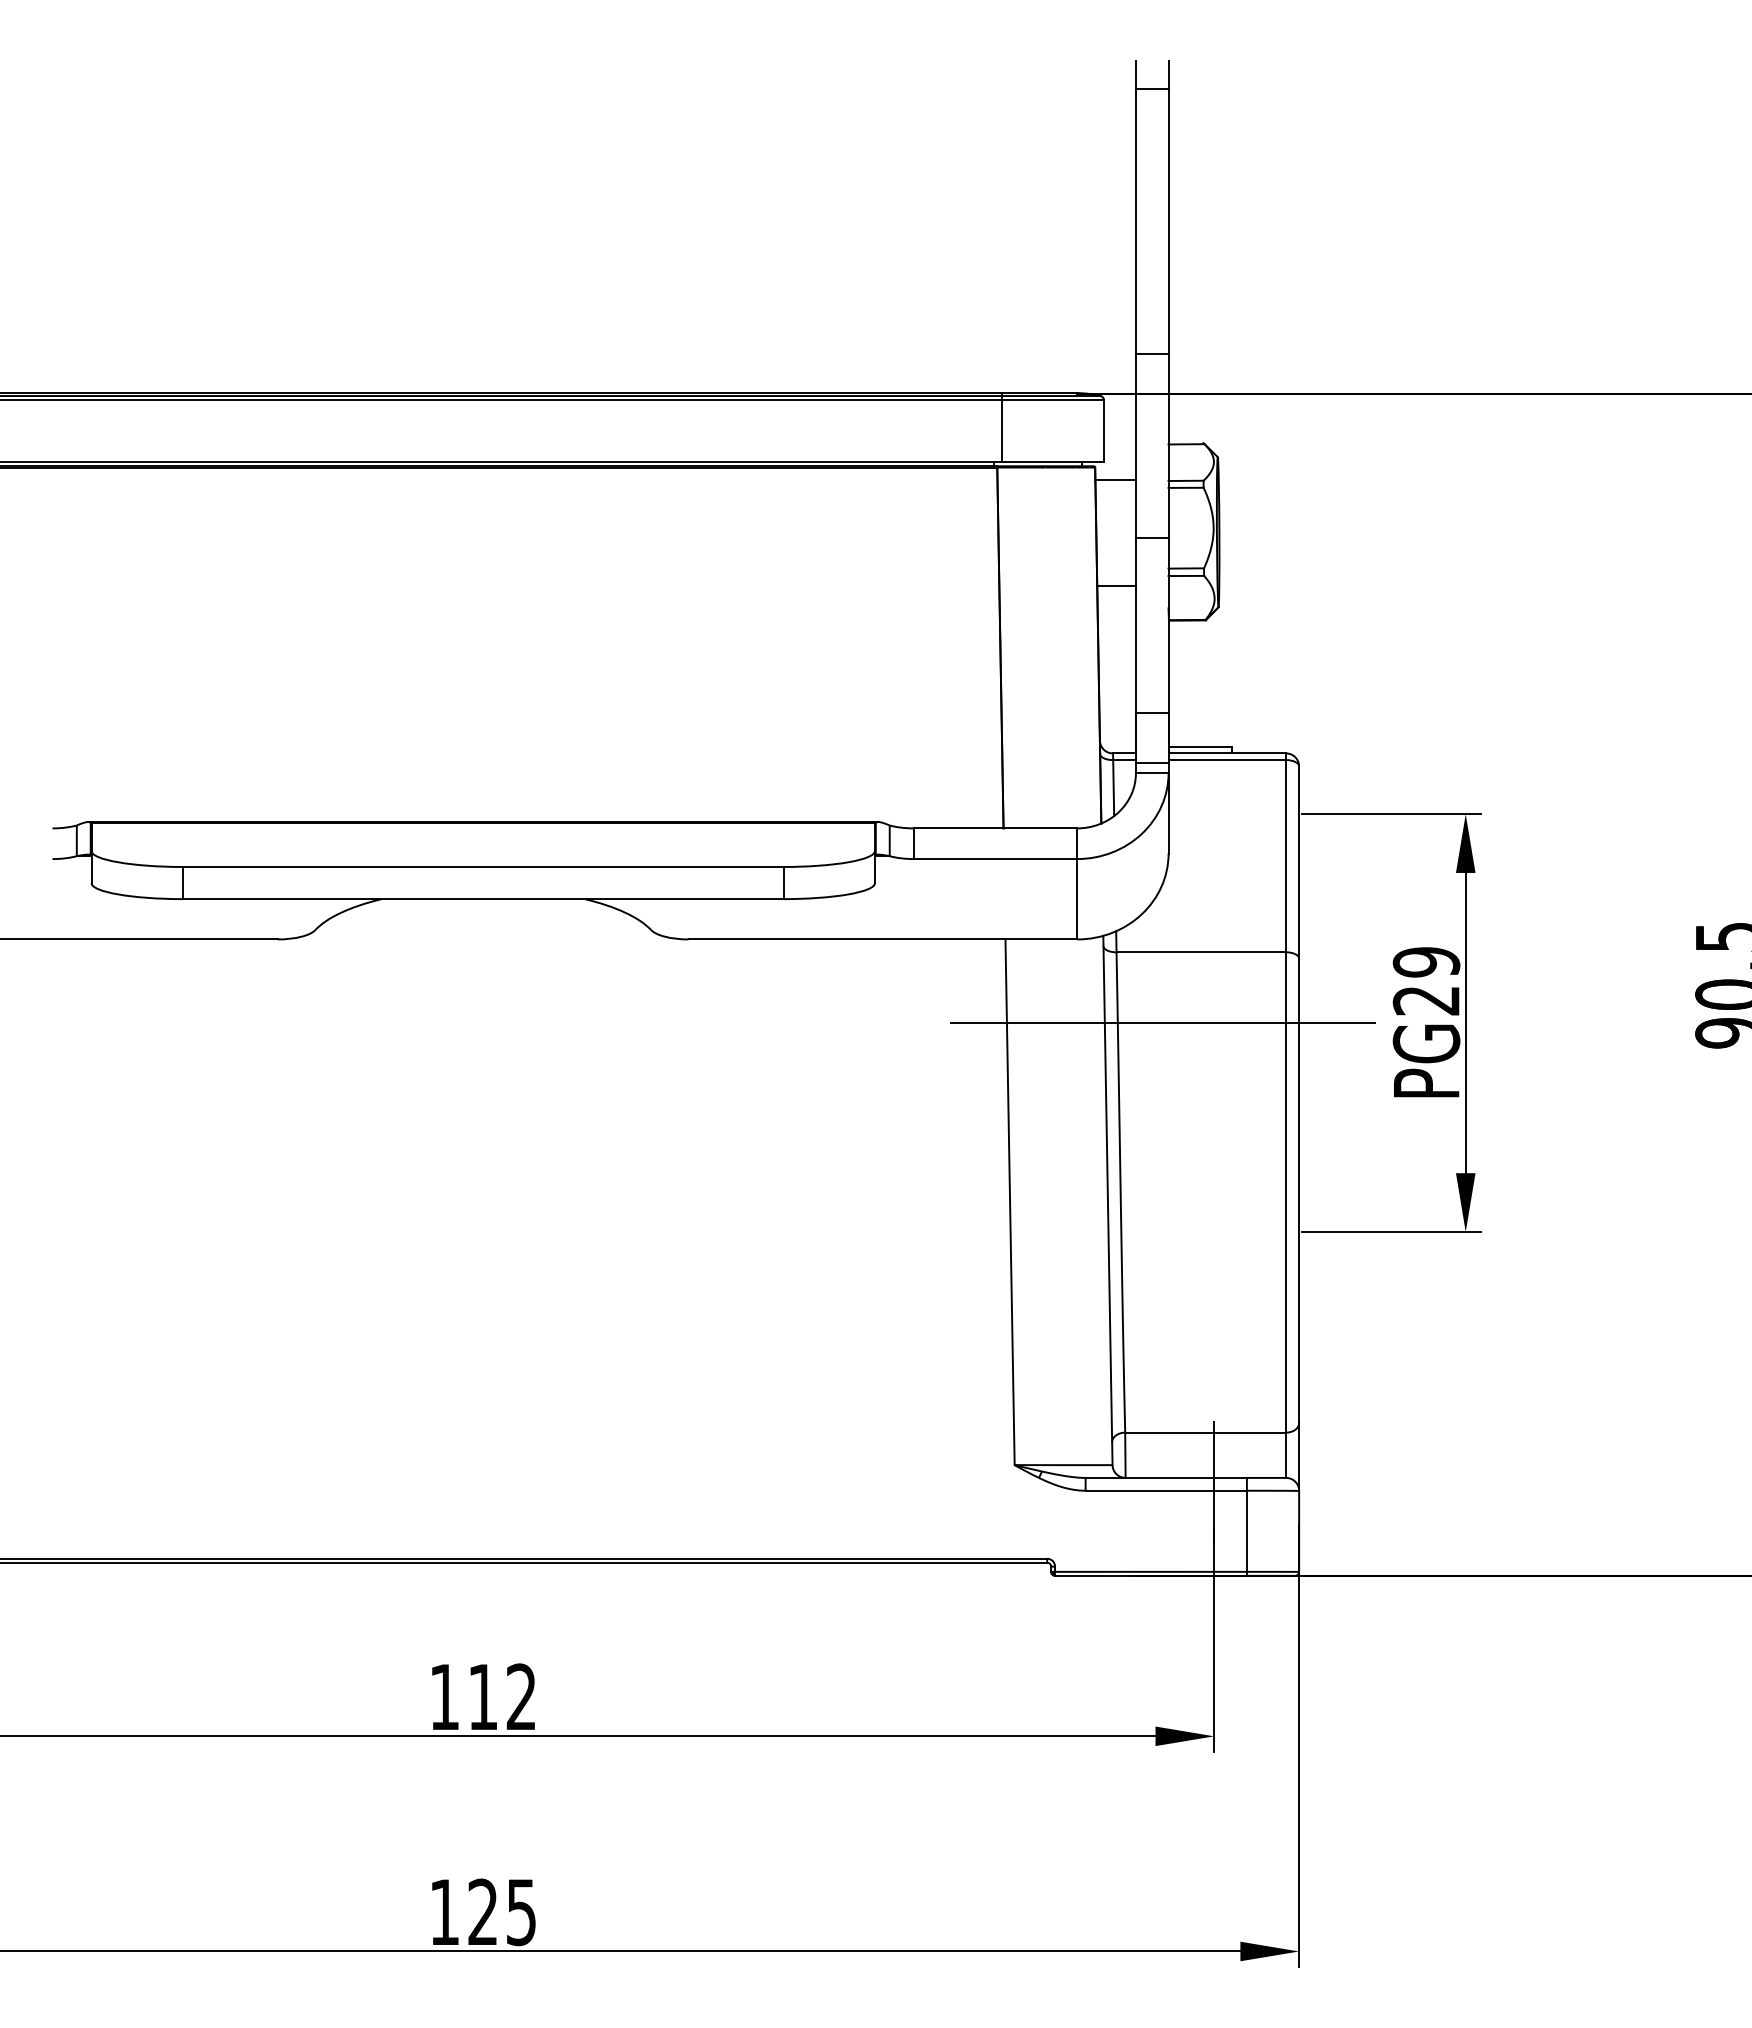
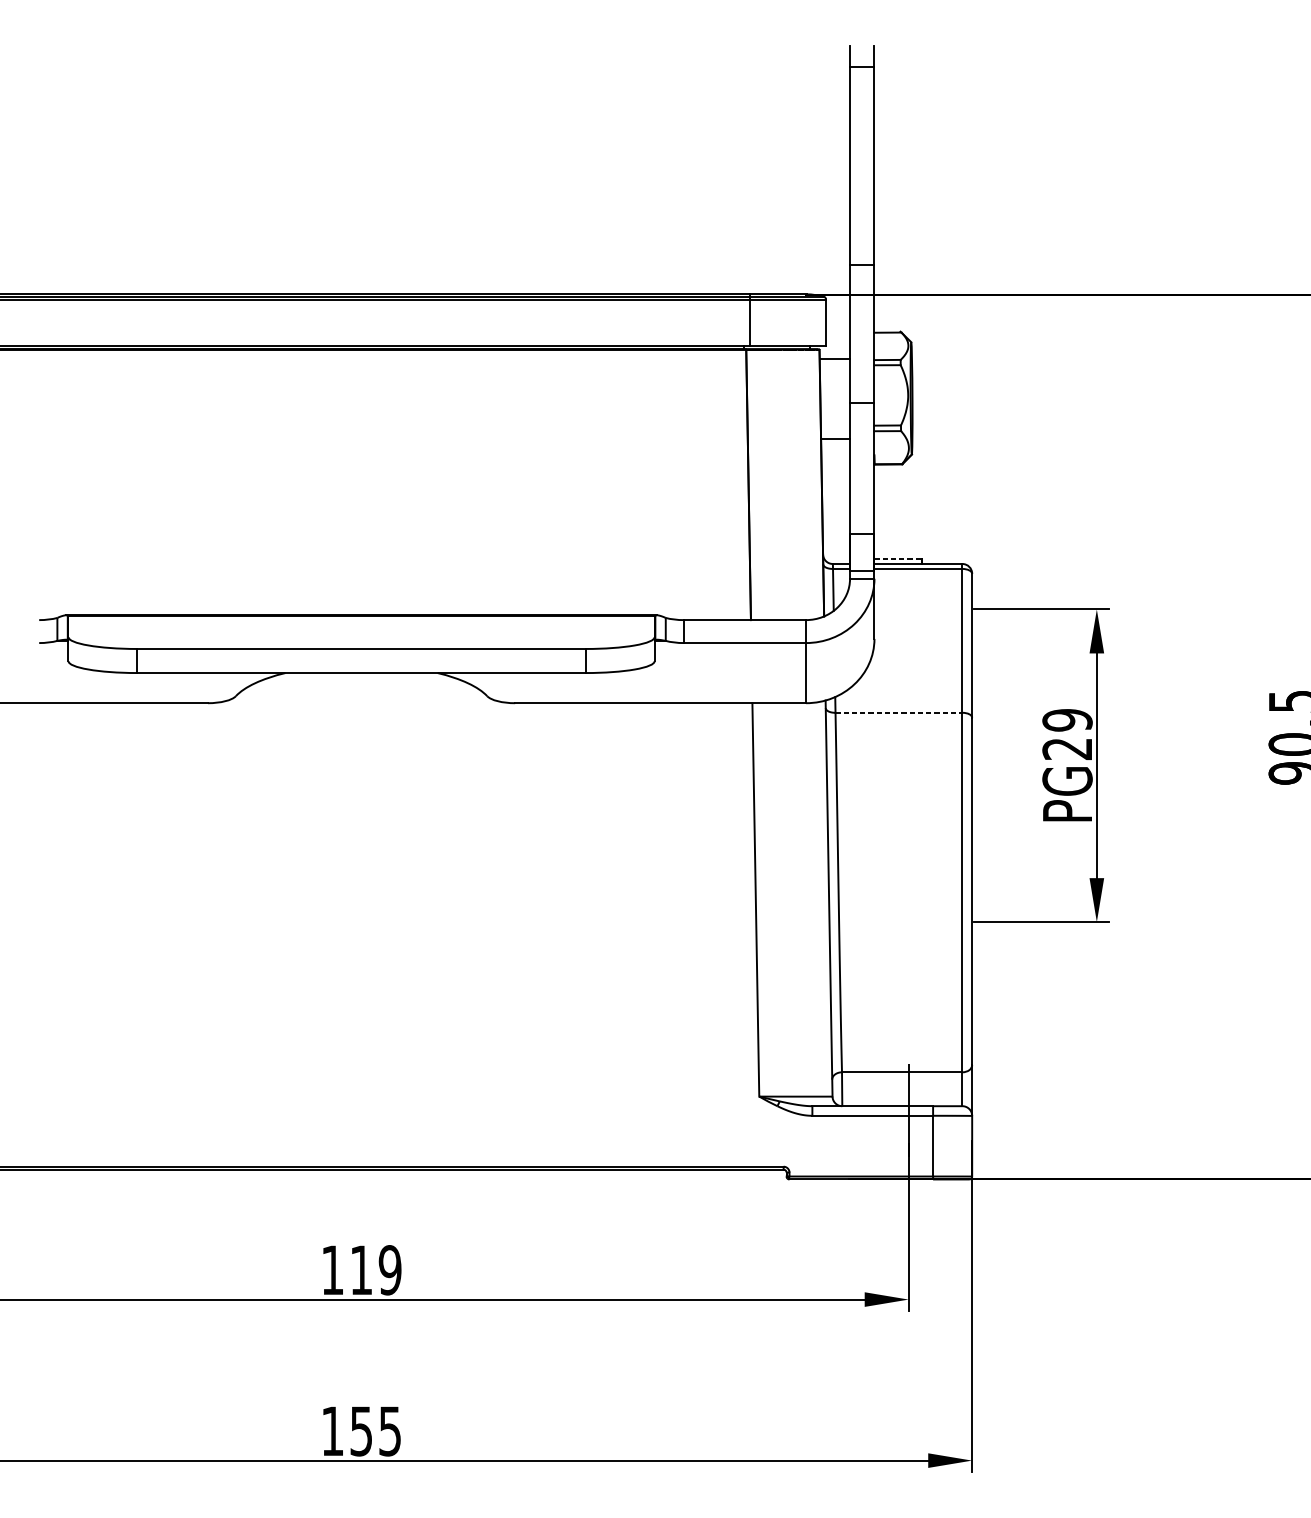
line: (1200, 746) -> (898, 558), solid -> dashed
line: (1201, 952) -> (899, 712), solid -> dashed
line: (1163, 1023) -> (870, 766), removed
text: (521, 1696) -> (390, 1269), 112 -> 119
text: (482, 1912) -> (361, 1431), 125 -> 155

